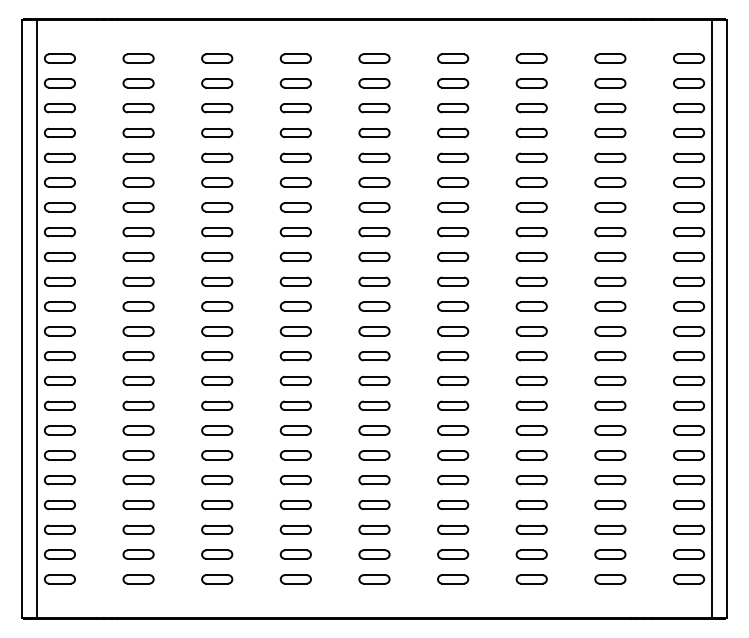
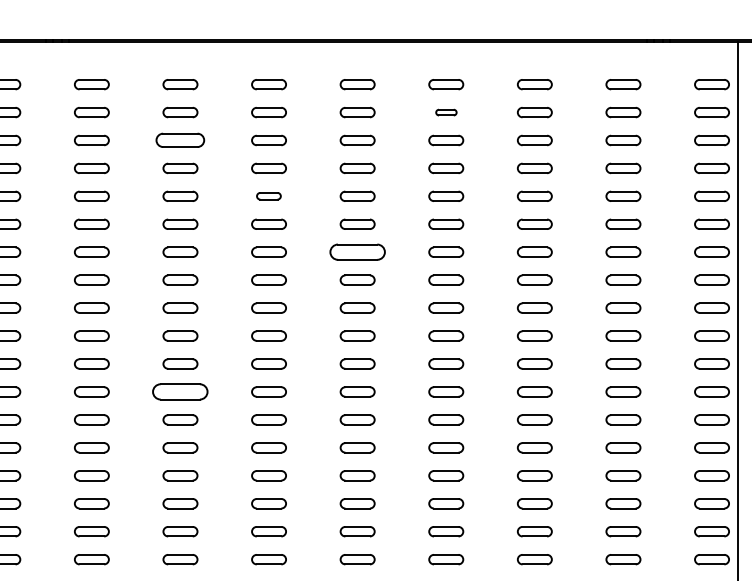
part: (453, 83) -> (446, 112), size x0.6
part: (217, 108) -> (180, 140), size x1.4
part: (295, 157) -> (268, 196), size x0.7
part: (374, 207) -> (357, 252), size x1.6
part: (217, 331) -> (180, 392), size x1.6

